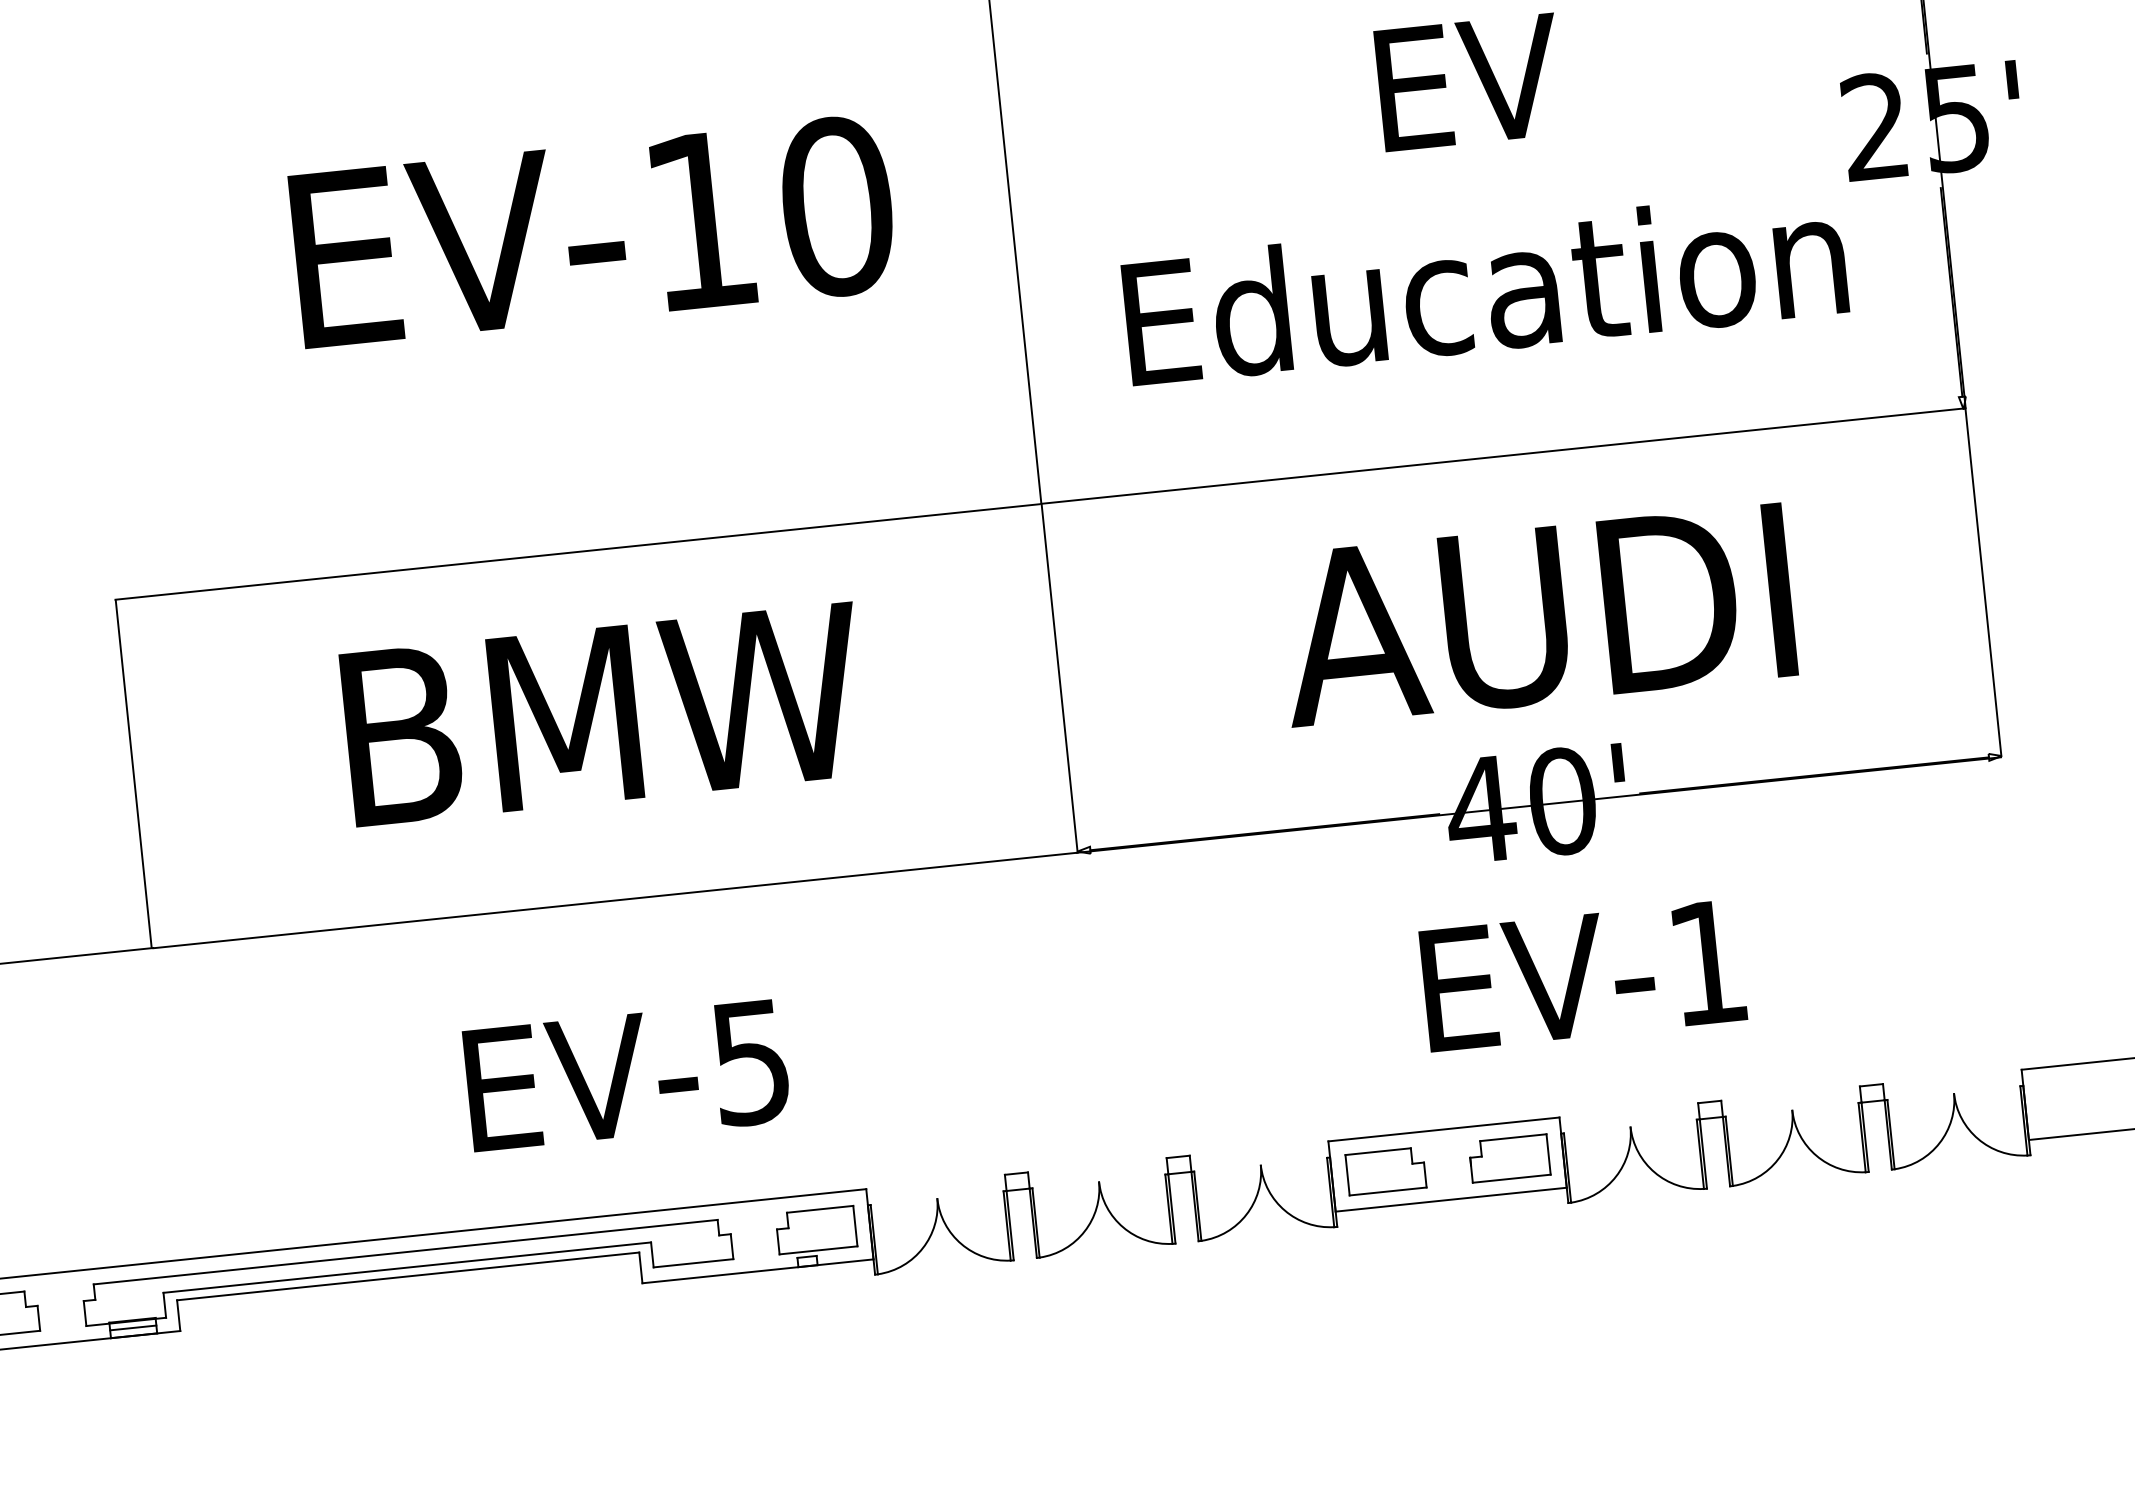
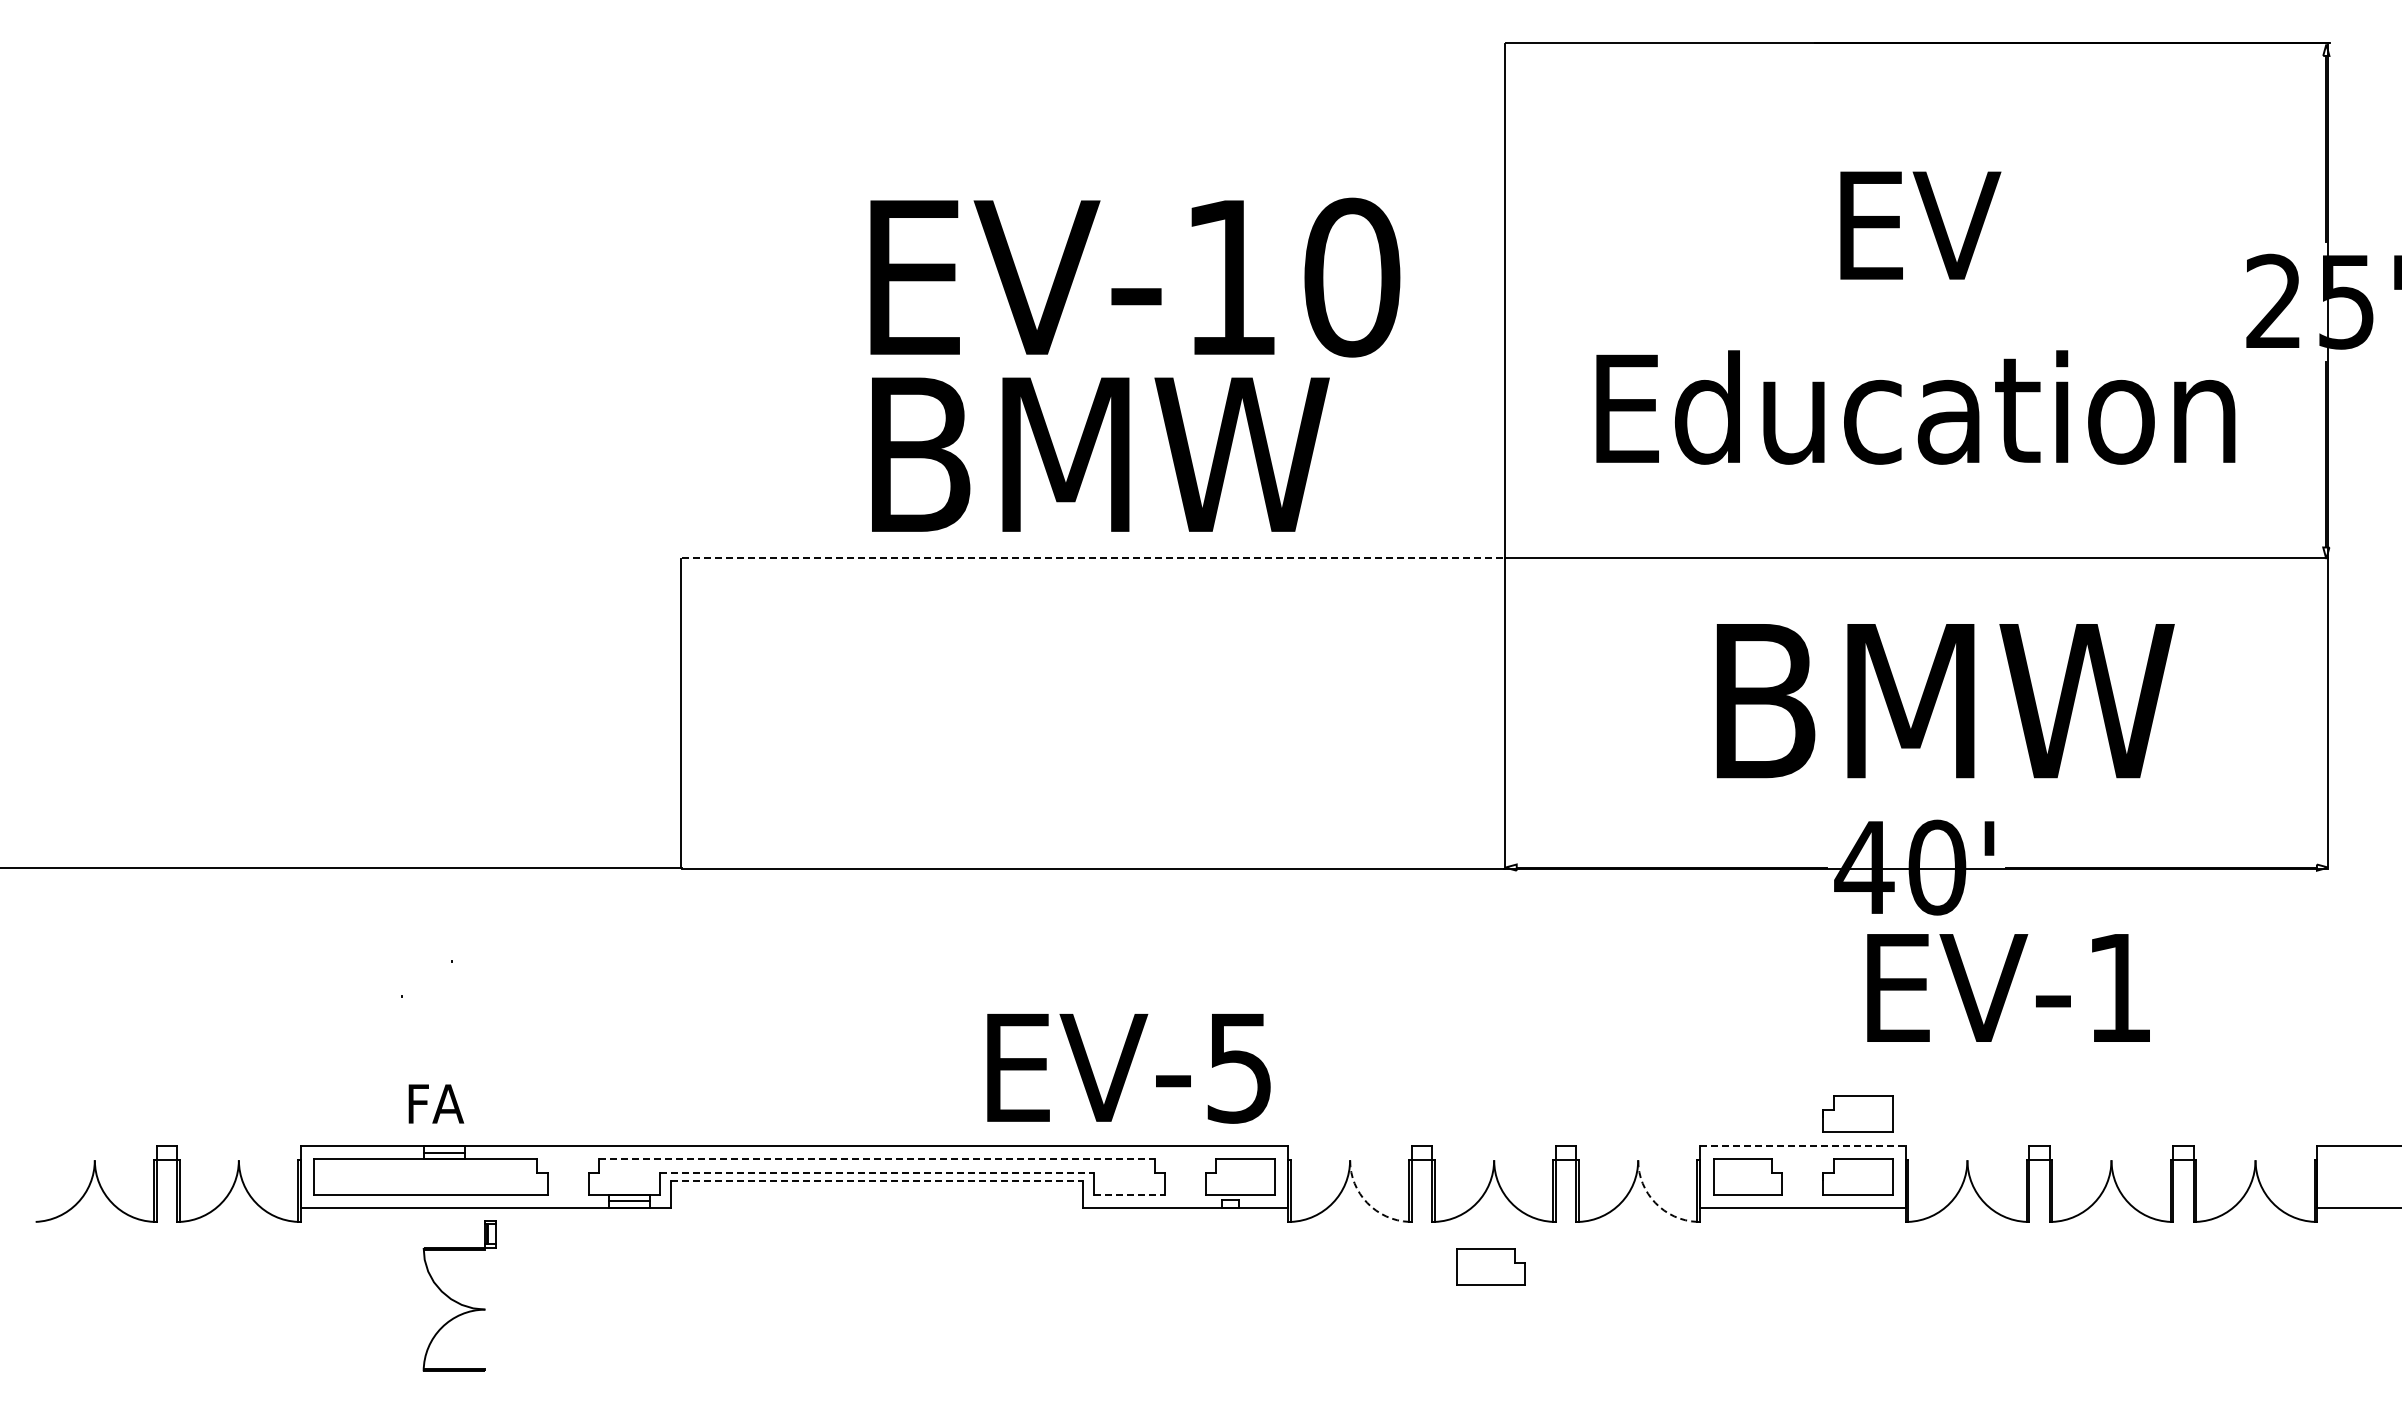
line: (577, 552) -> (1091, 558), solid -> dashed
text: (1545, 615) -> (1939, 702), AUDI -> BMW
text: (603, 714) -> (1100, 454), moved
text: (1583, 975) -> (2008, 987), moved
text: (626, 1076) -> (1128, 1068), moved
part: (1501, 1086) -> (1857, 1113), added
line: (1443, 1129) -> (1802, 1145), solid -> dashed
arc: (1285, 1210) -> (1655, 1202), solid -> dashed
arc: (961, 1243) -> (1367, 1202), solid -> dashed
line: (405, 1252) -> (876, 1159), solid -> dashed
line: (693, 1263) -> (1129, 1195), solid -> dashed
line: (408, 1267) -> (877, 1173), solid -> dashed
line: (407, 1276) -> (876, 1181), solid -> dashed
part: (1107, 1301) -> (1490, 1266), added

